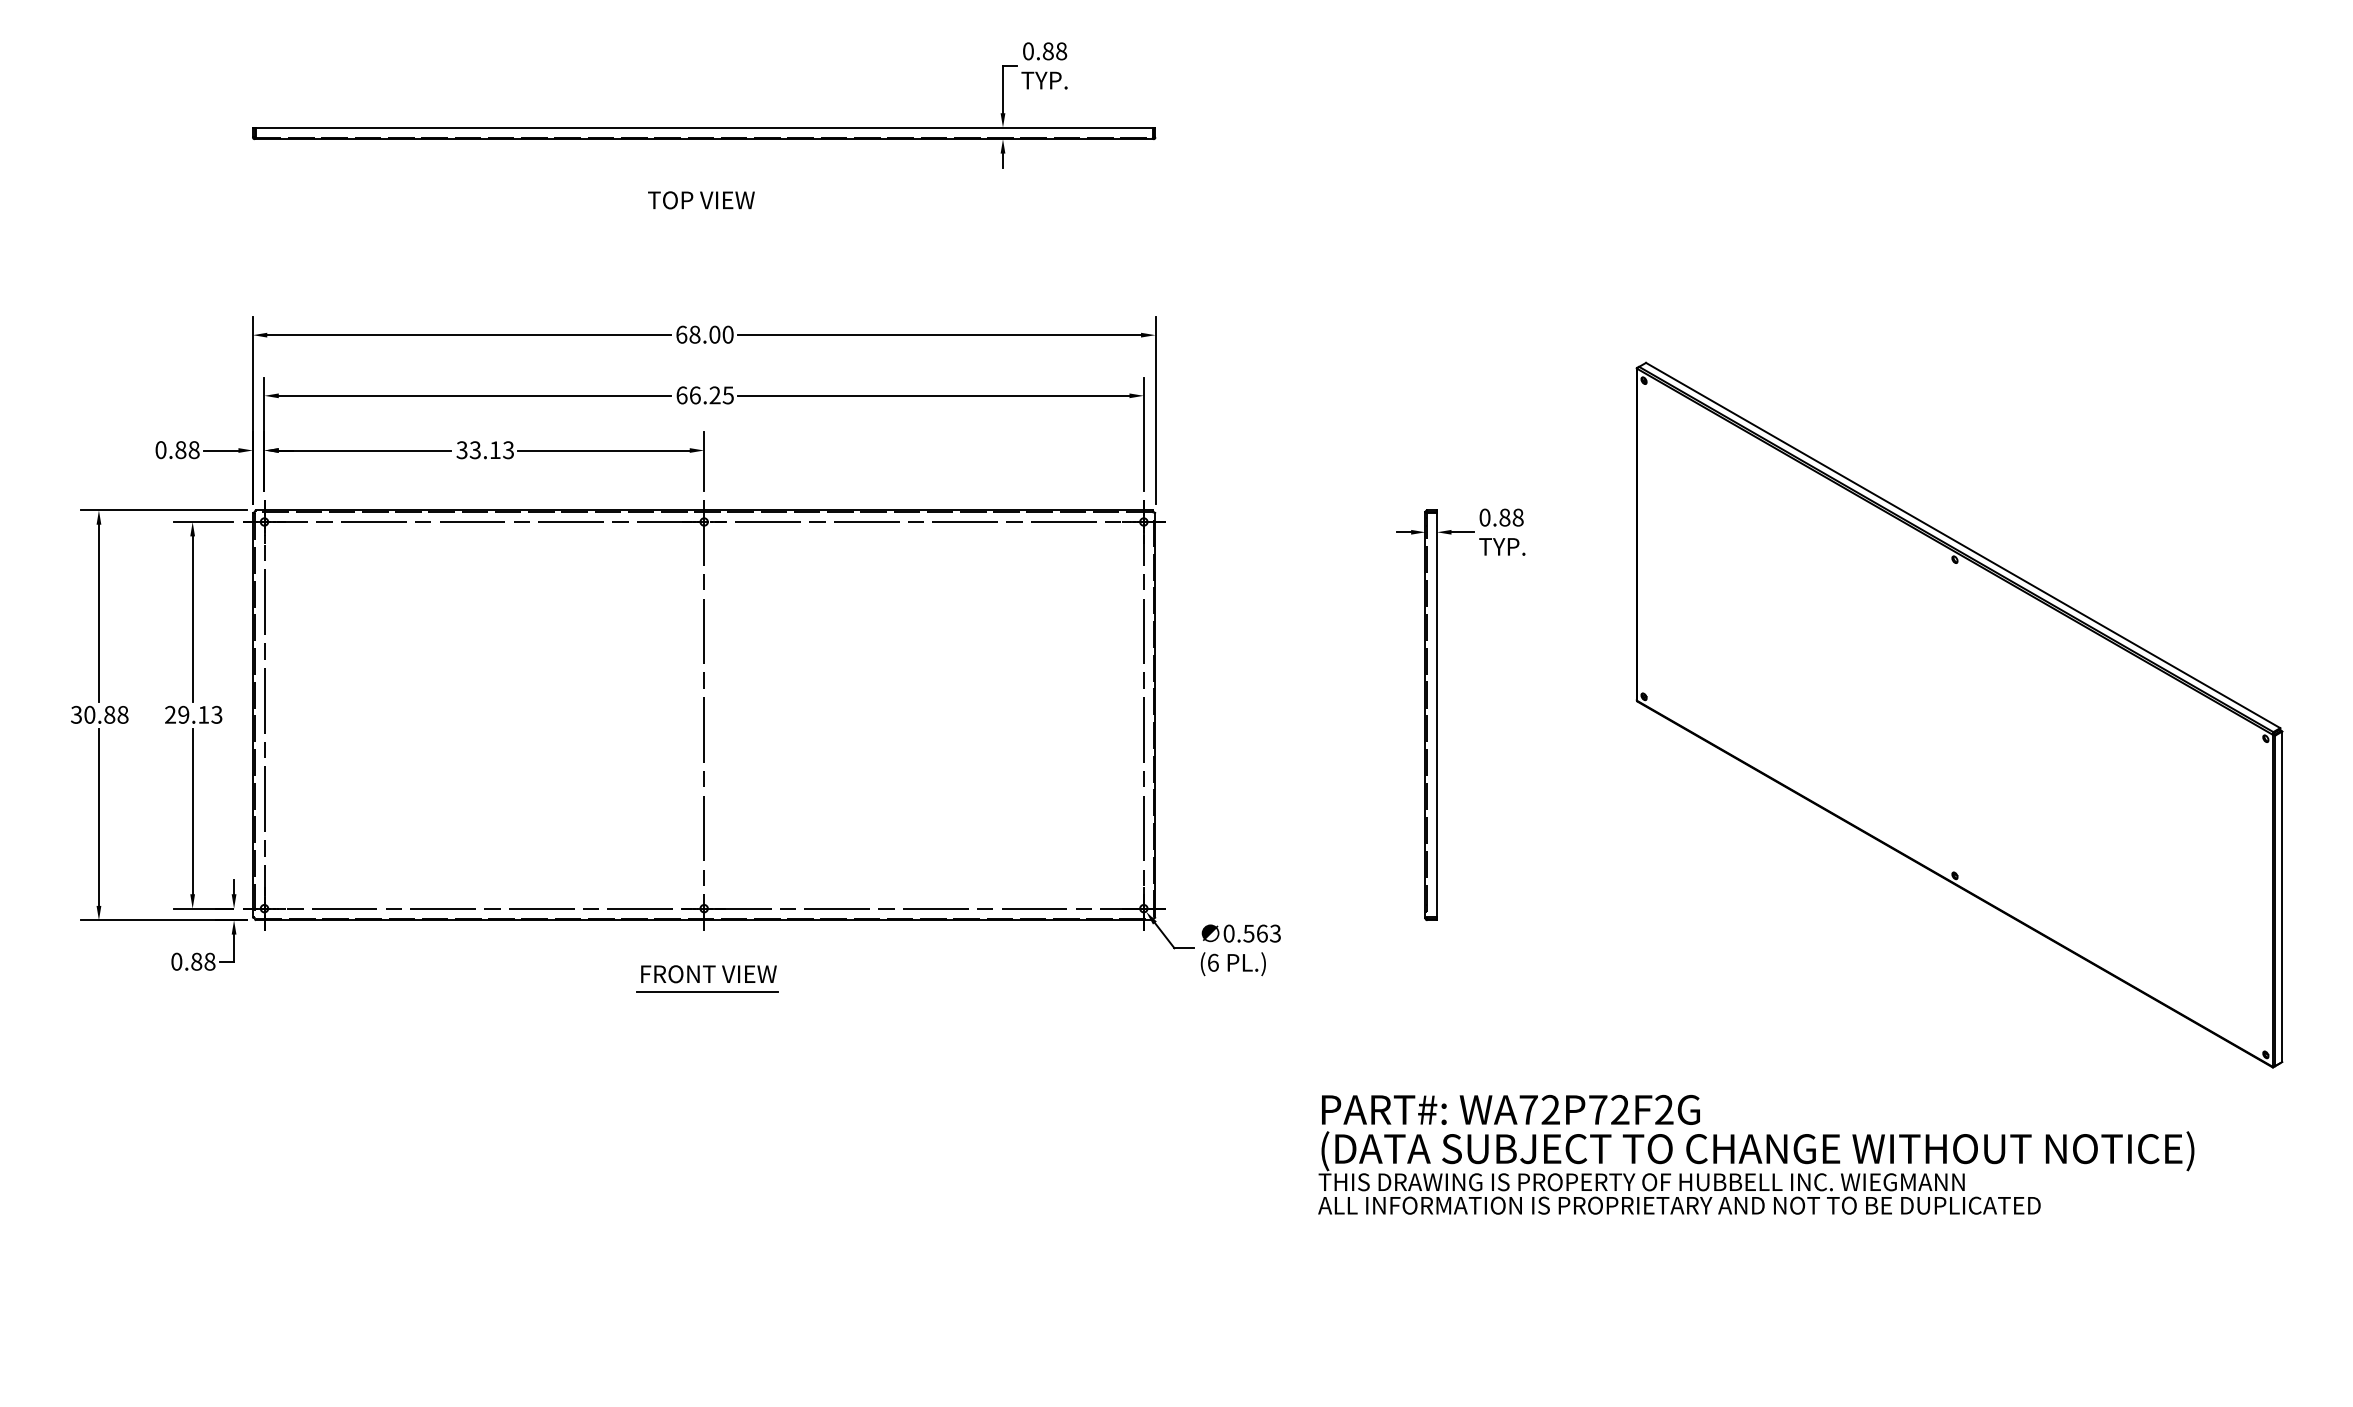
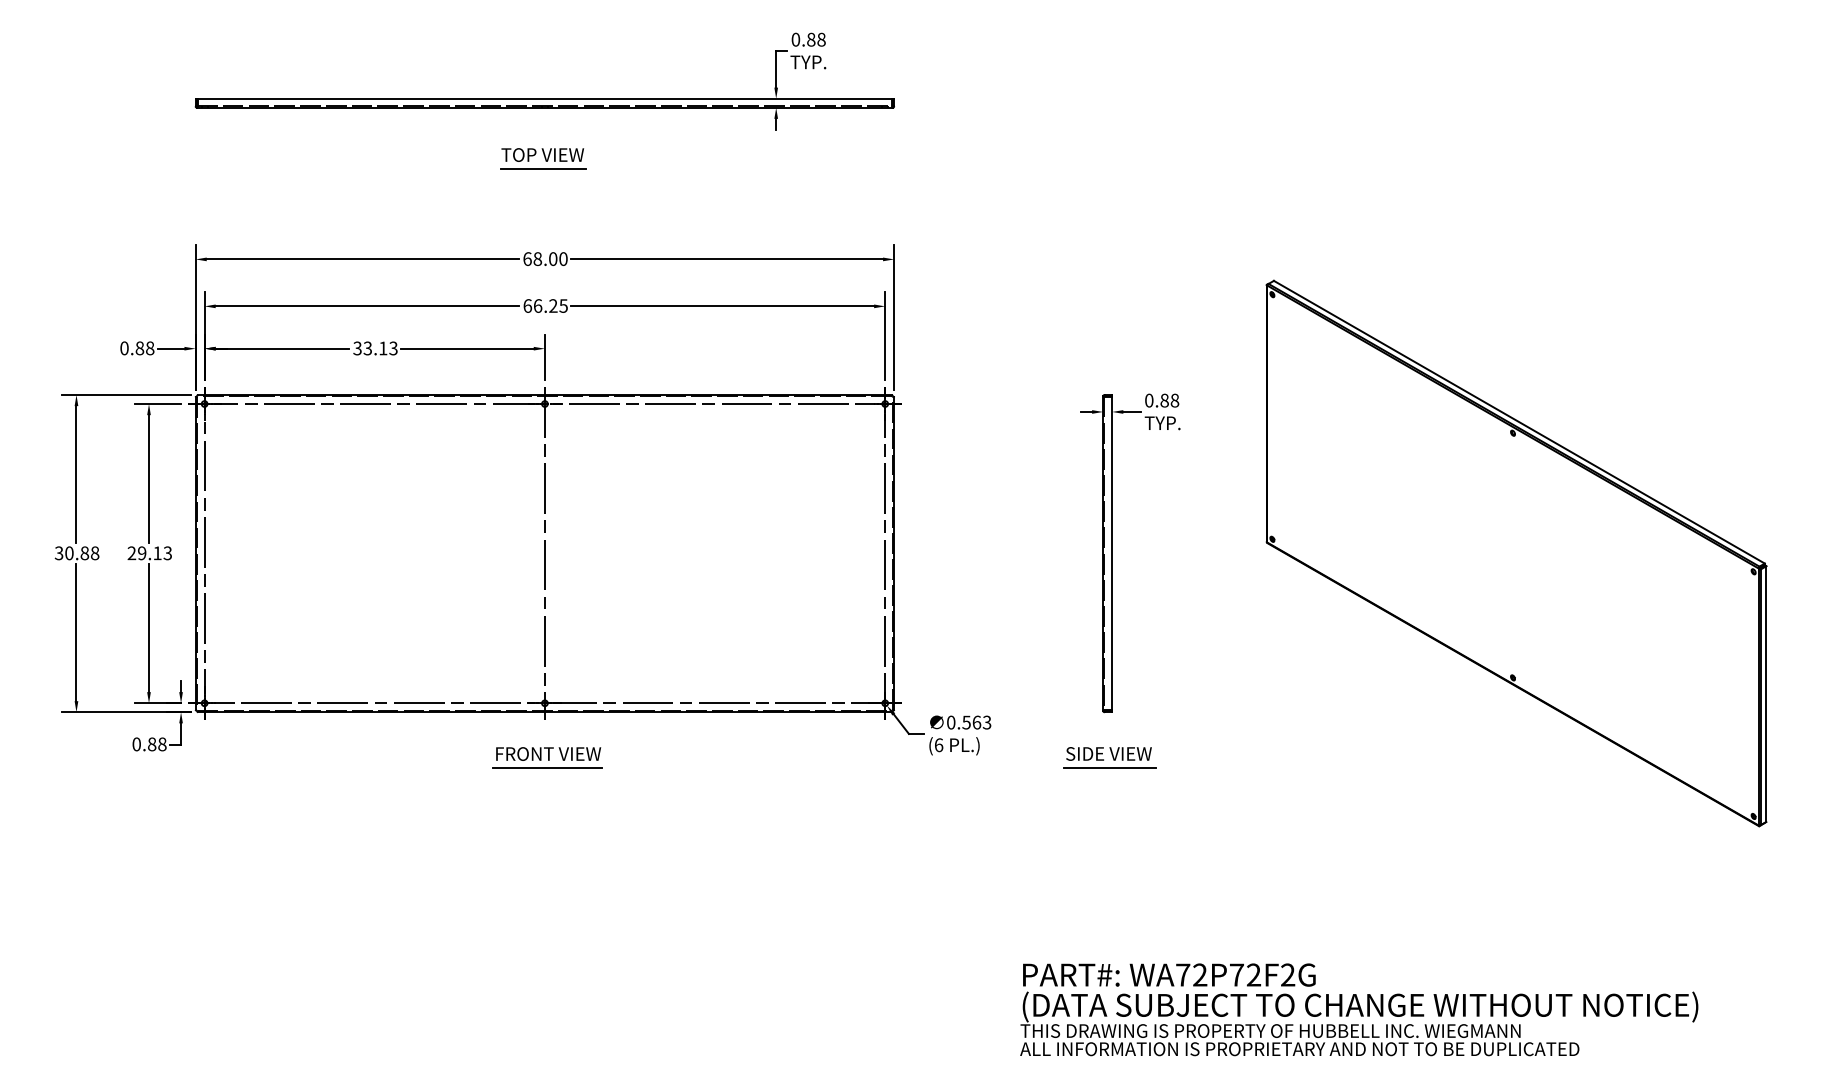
line: (702, 217) -> (543, 168), added
part: (1433, 978) -> (1109, 757), added
text: (1756, 1154) -> (1359, 1009), moved

